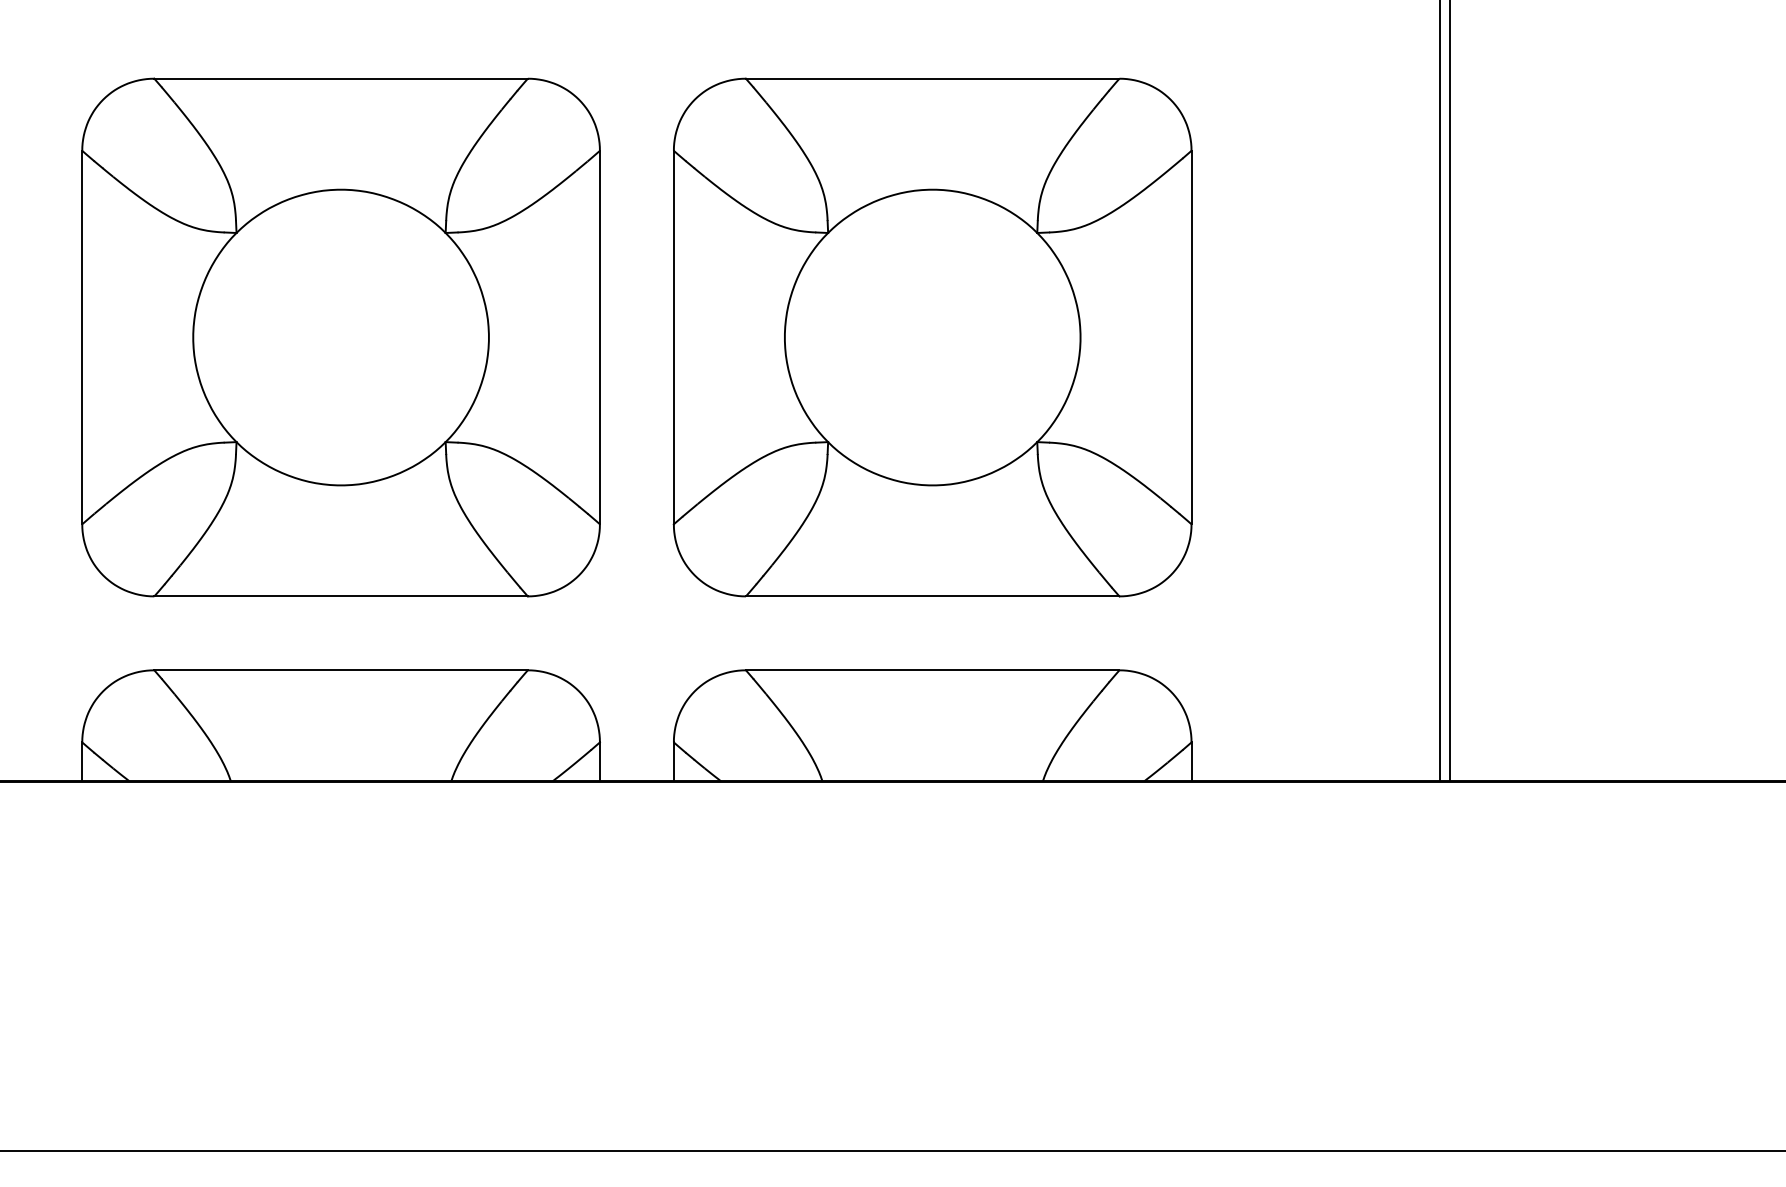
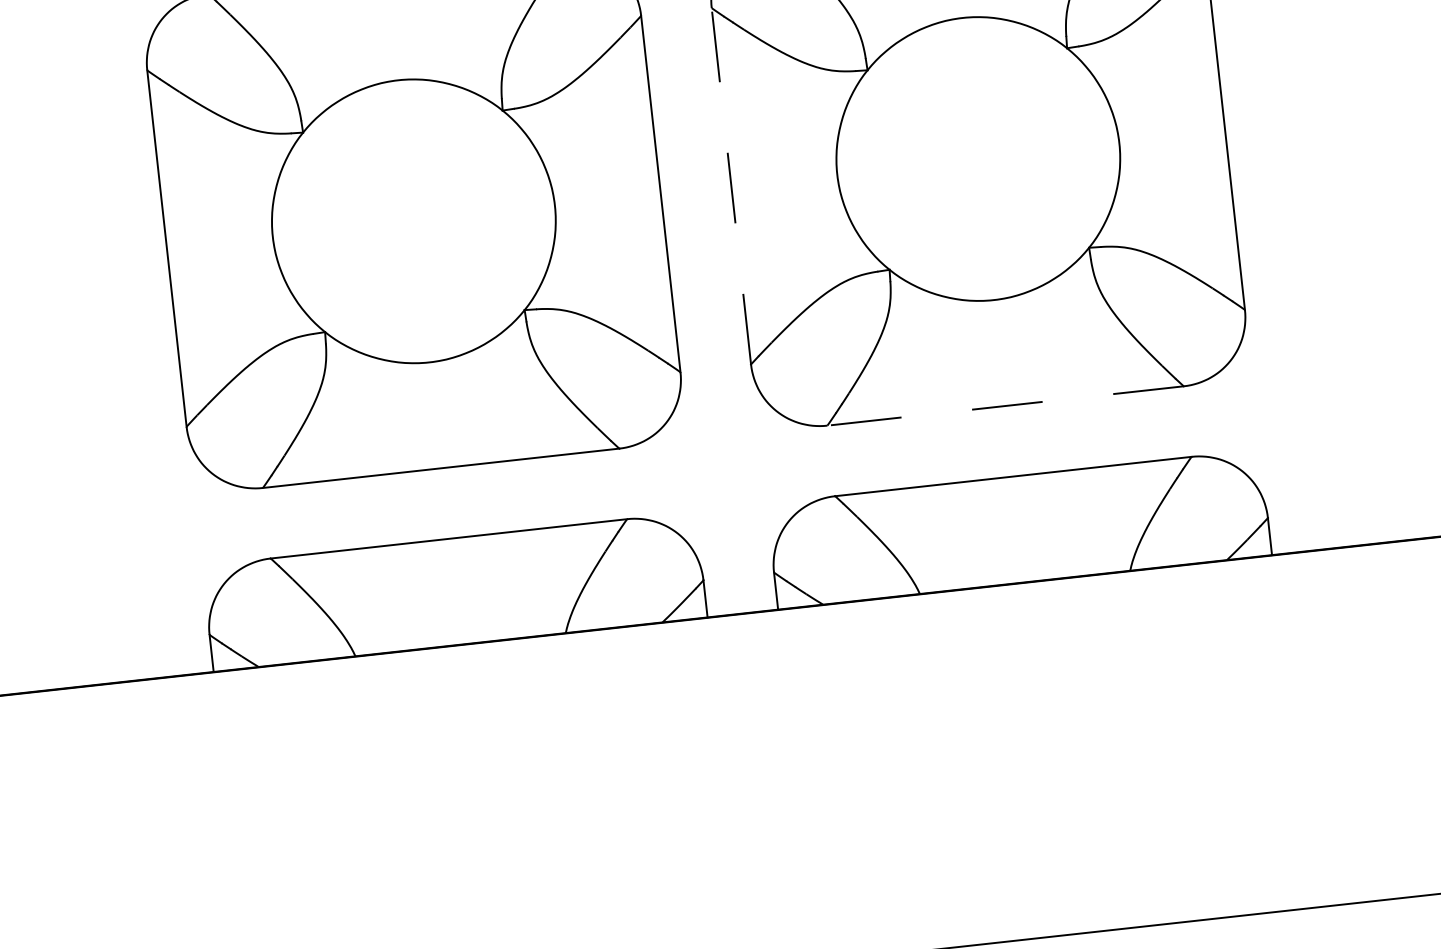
line: (673, 337) -> (731, 186), solid -> dashed
line: (932, 596) -> (1005, 406), solid -> dashed

